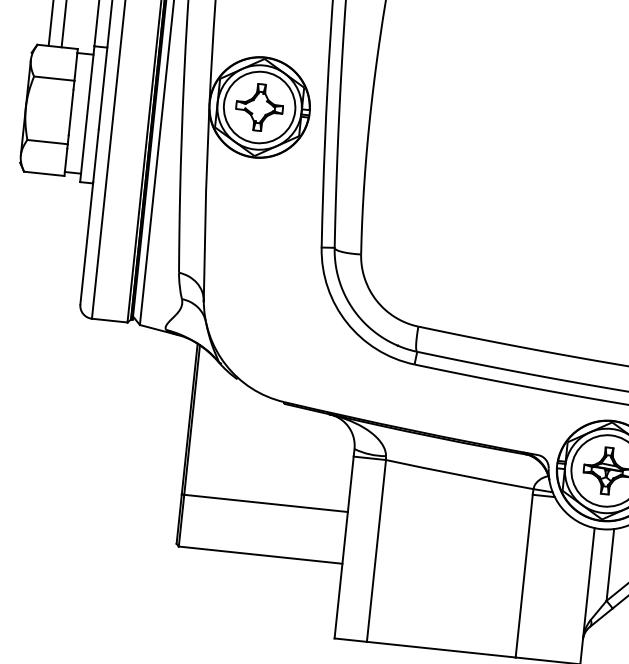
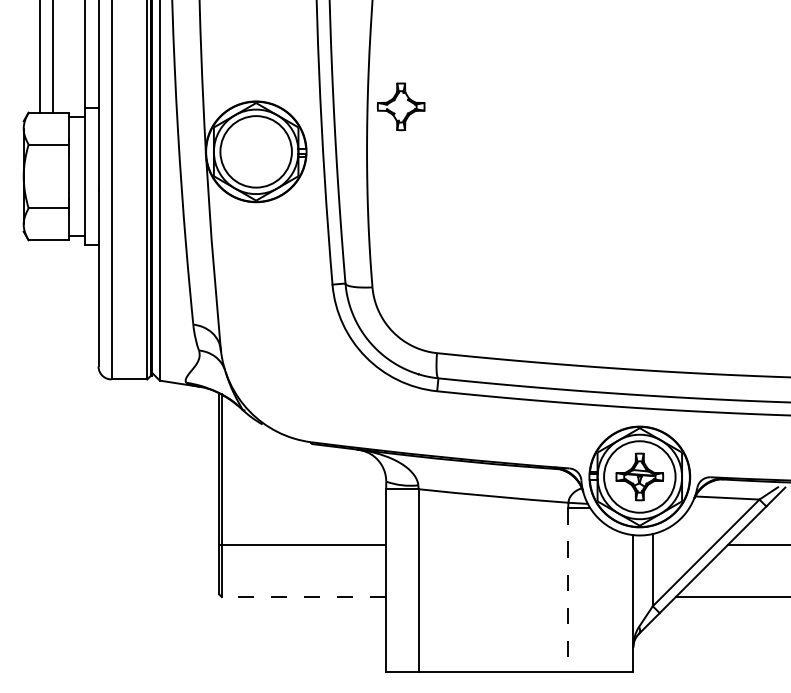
part: (259, 107) -> (401, 106), moved
line: (260, 554) -> (303, 596), solid -> dashed
line: (524, 576) -> (568, 590), solid -> dashed

